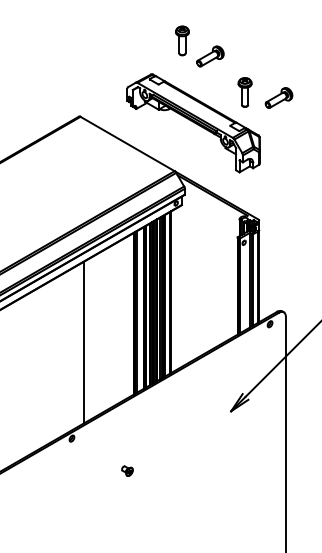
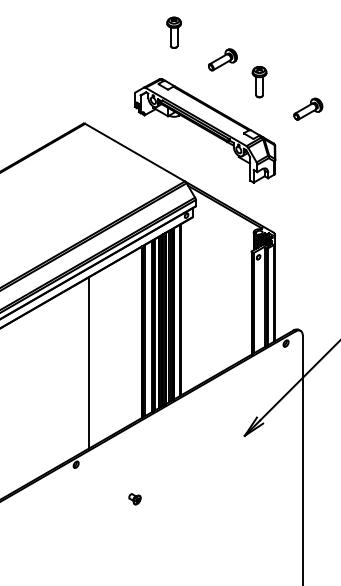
part: (182, 40) -> (174, 32), moved
part: (244, 92) -> (258, 82), moved
part: (278, 97) -> (307, 108), moved

